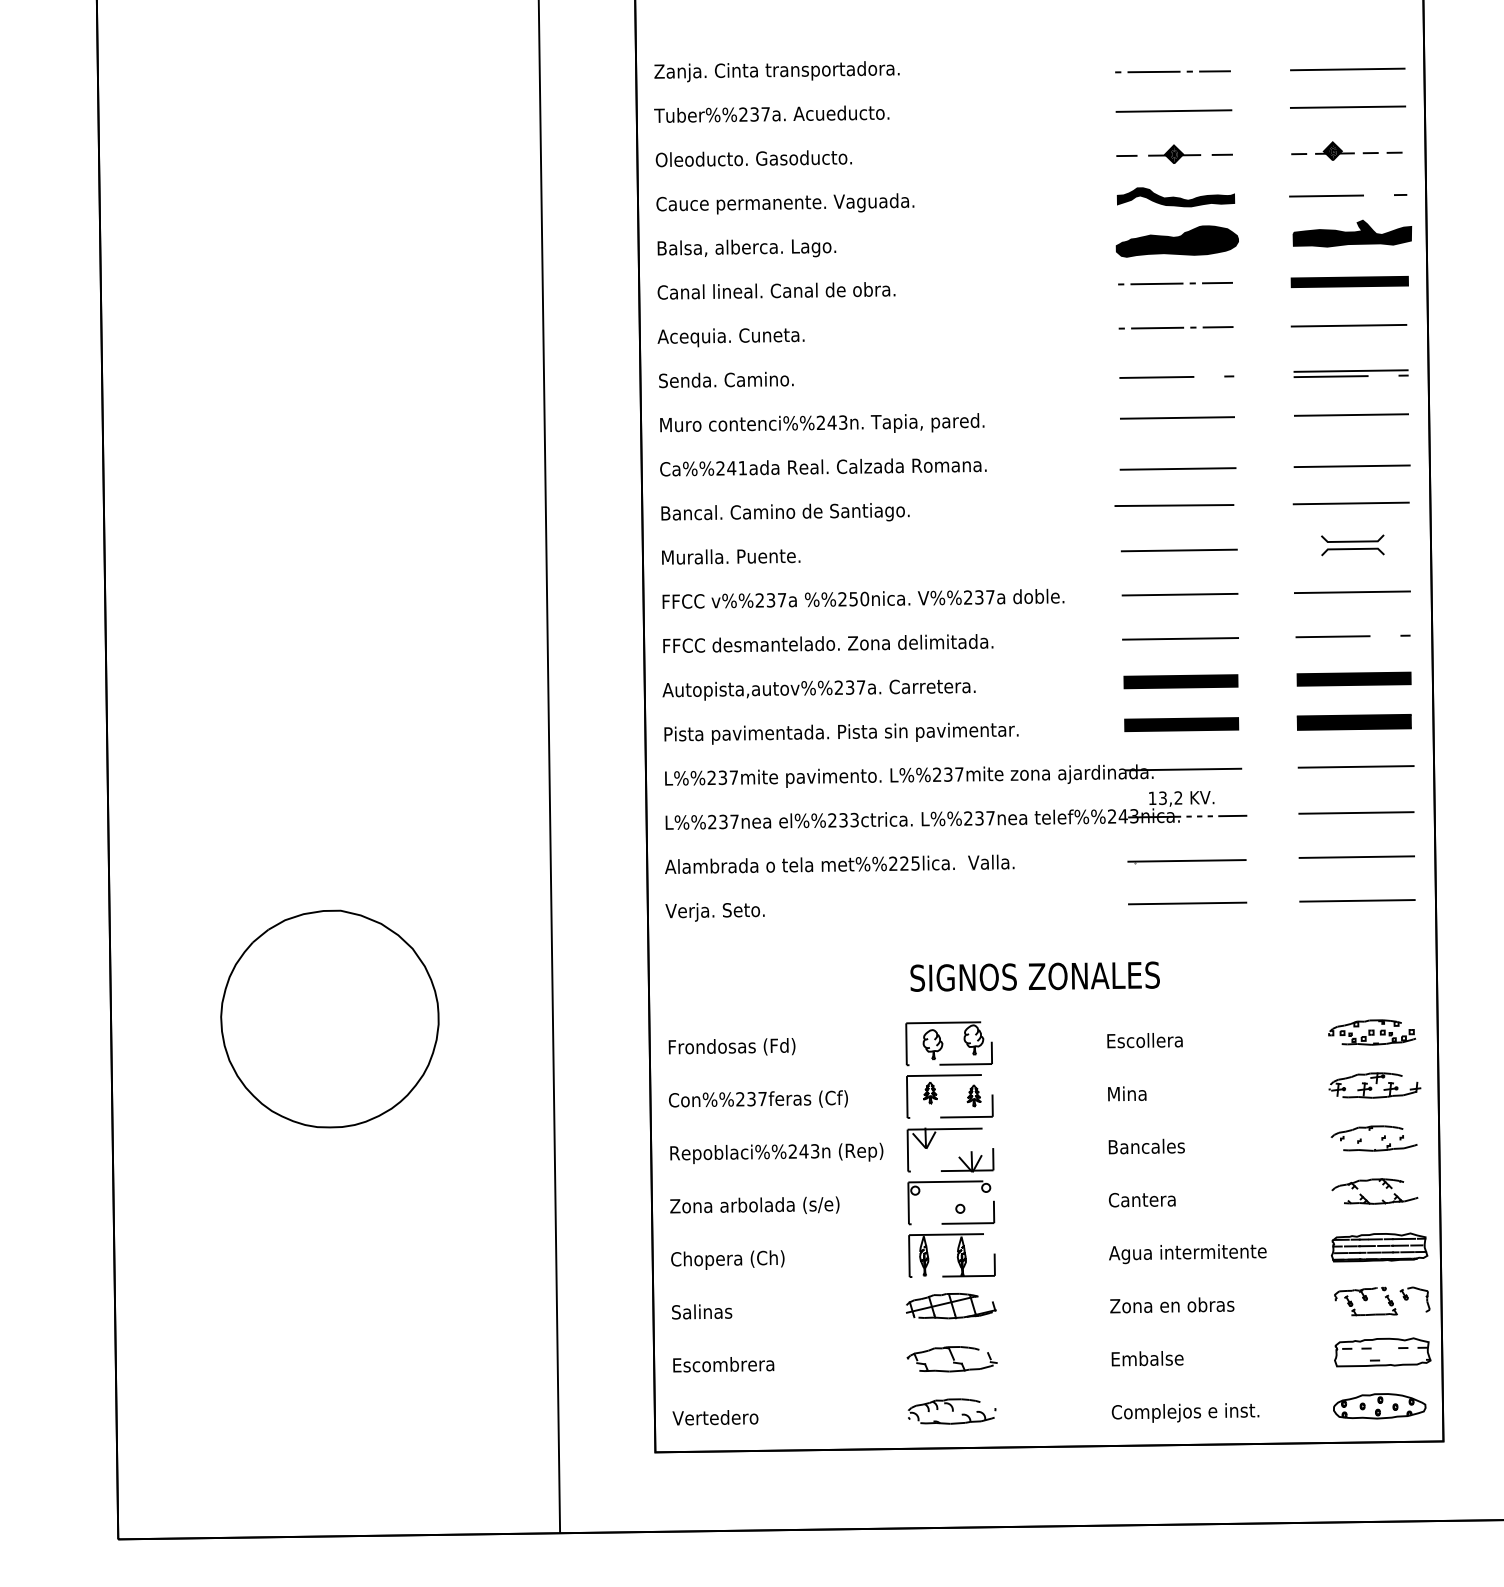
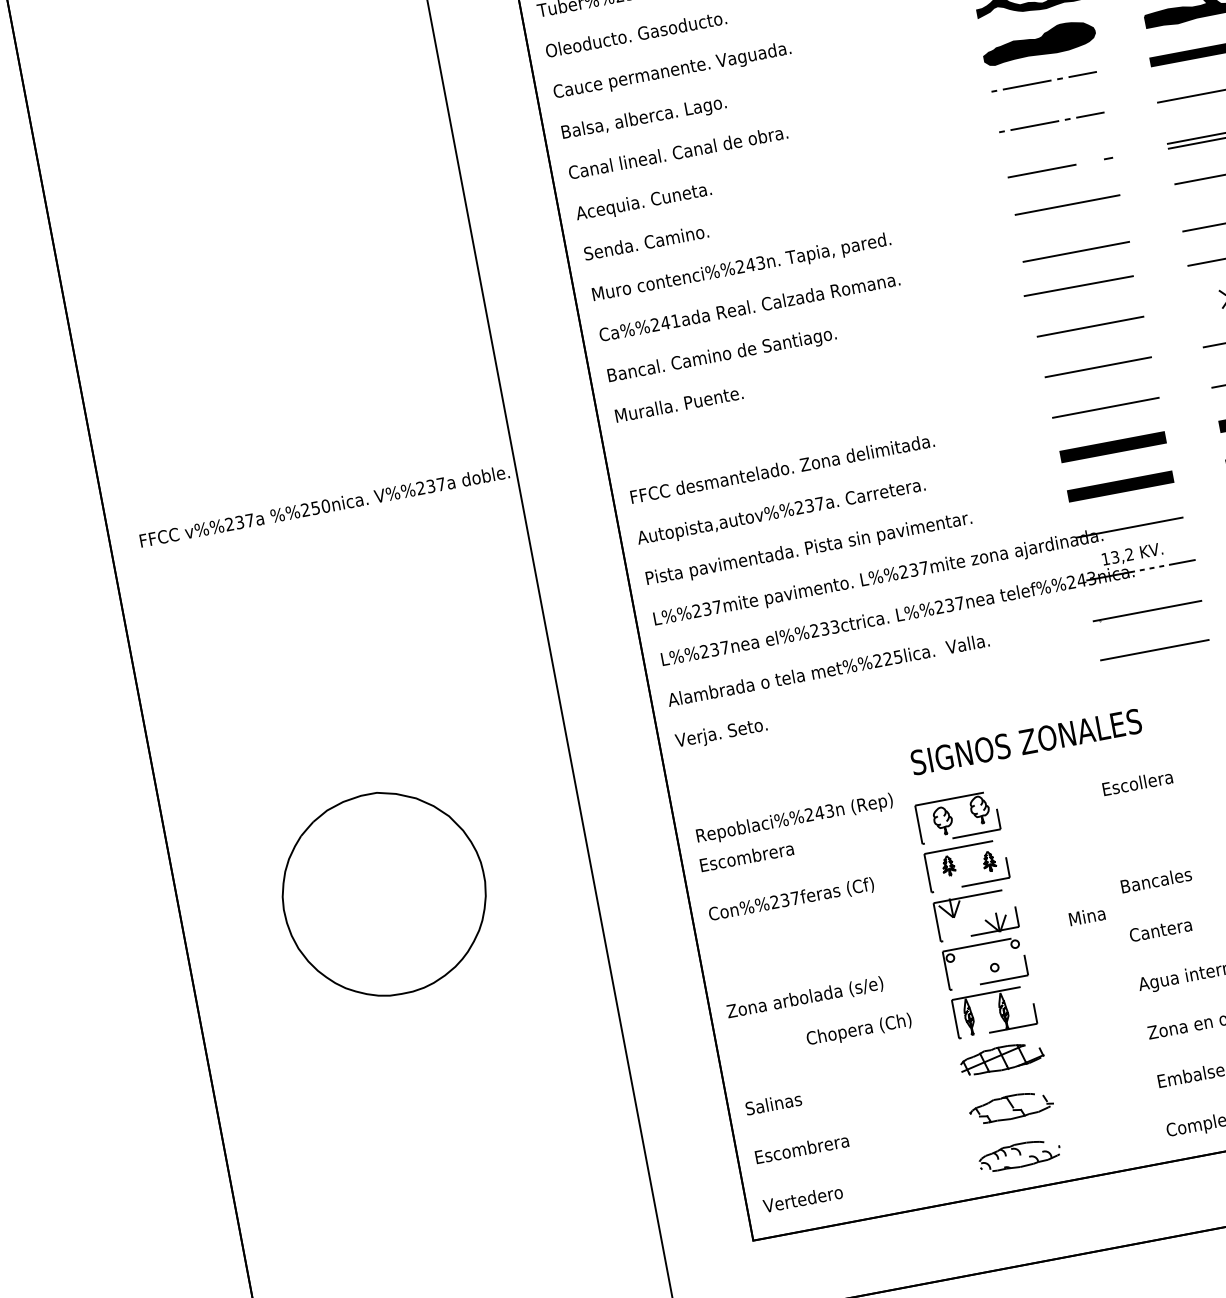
text: (863, 598) -> (324, 505), moved
text: (732, 1046) -> (759, 854), Frondosas (Fd) -> Escombrera
text: (1127, 1093) -> (1087, 916), moved
text: (776, 1152) -> (794, 818), moved
text: (727, 1259) -> (858, 1029), moved

